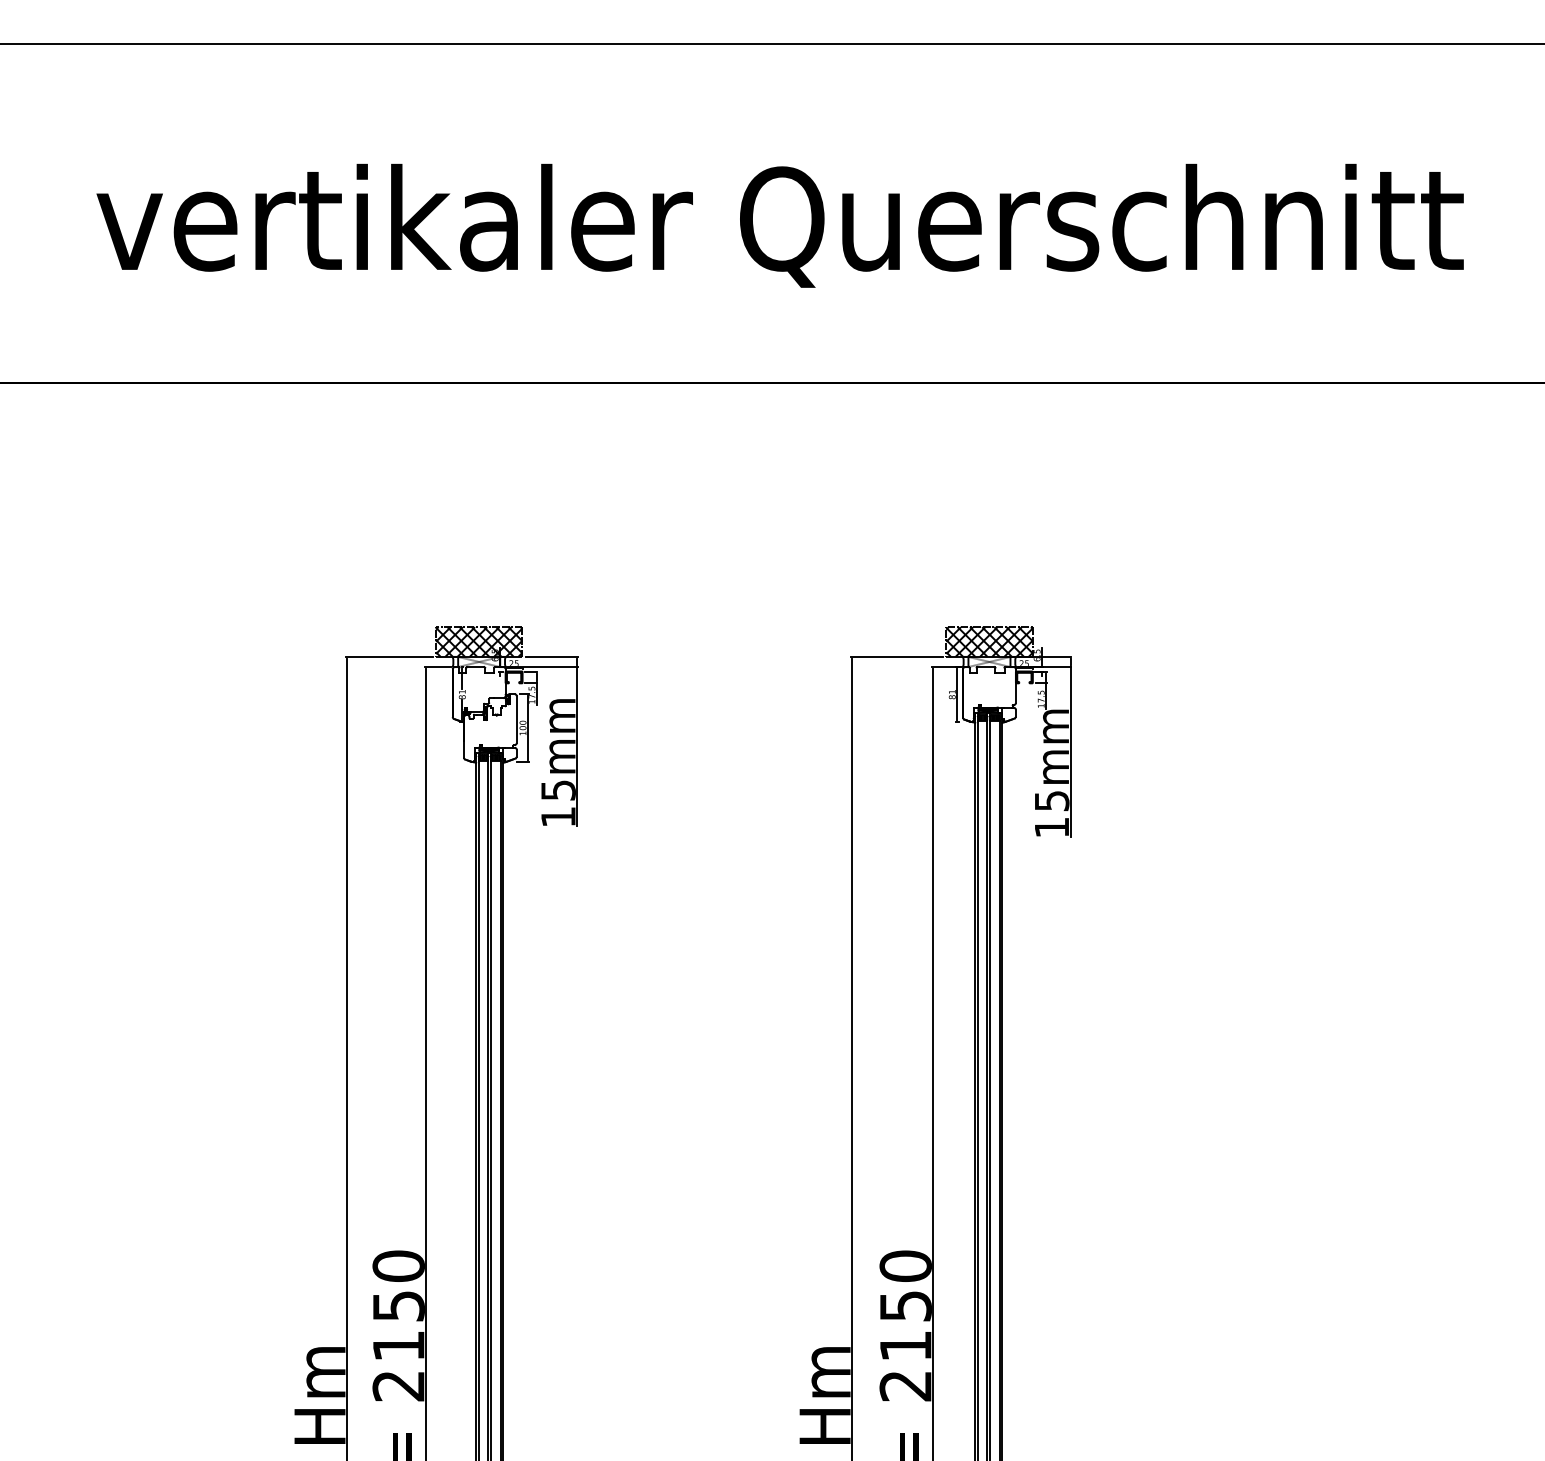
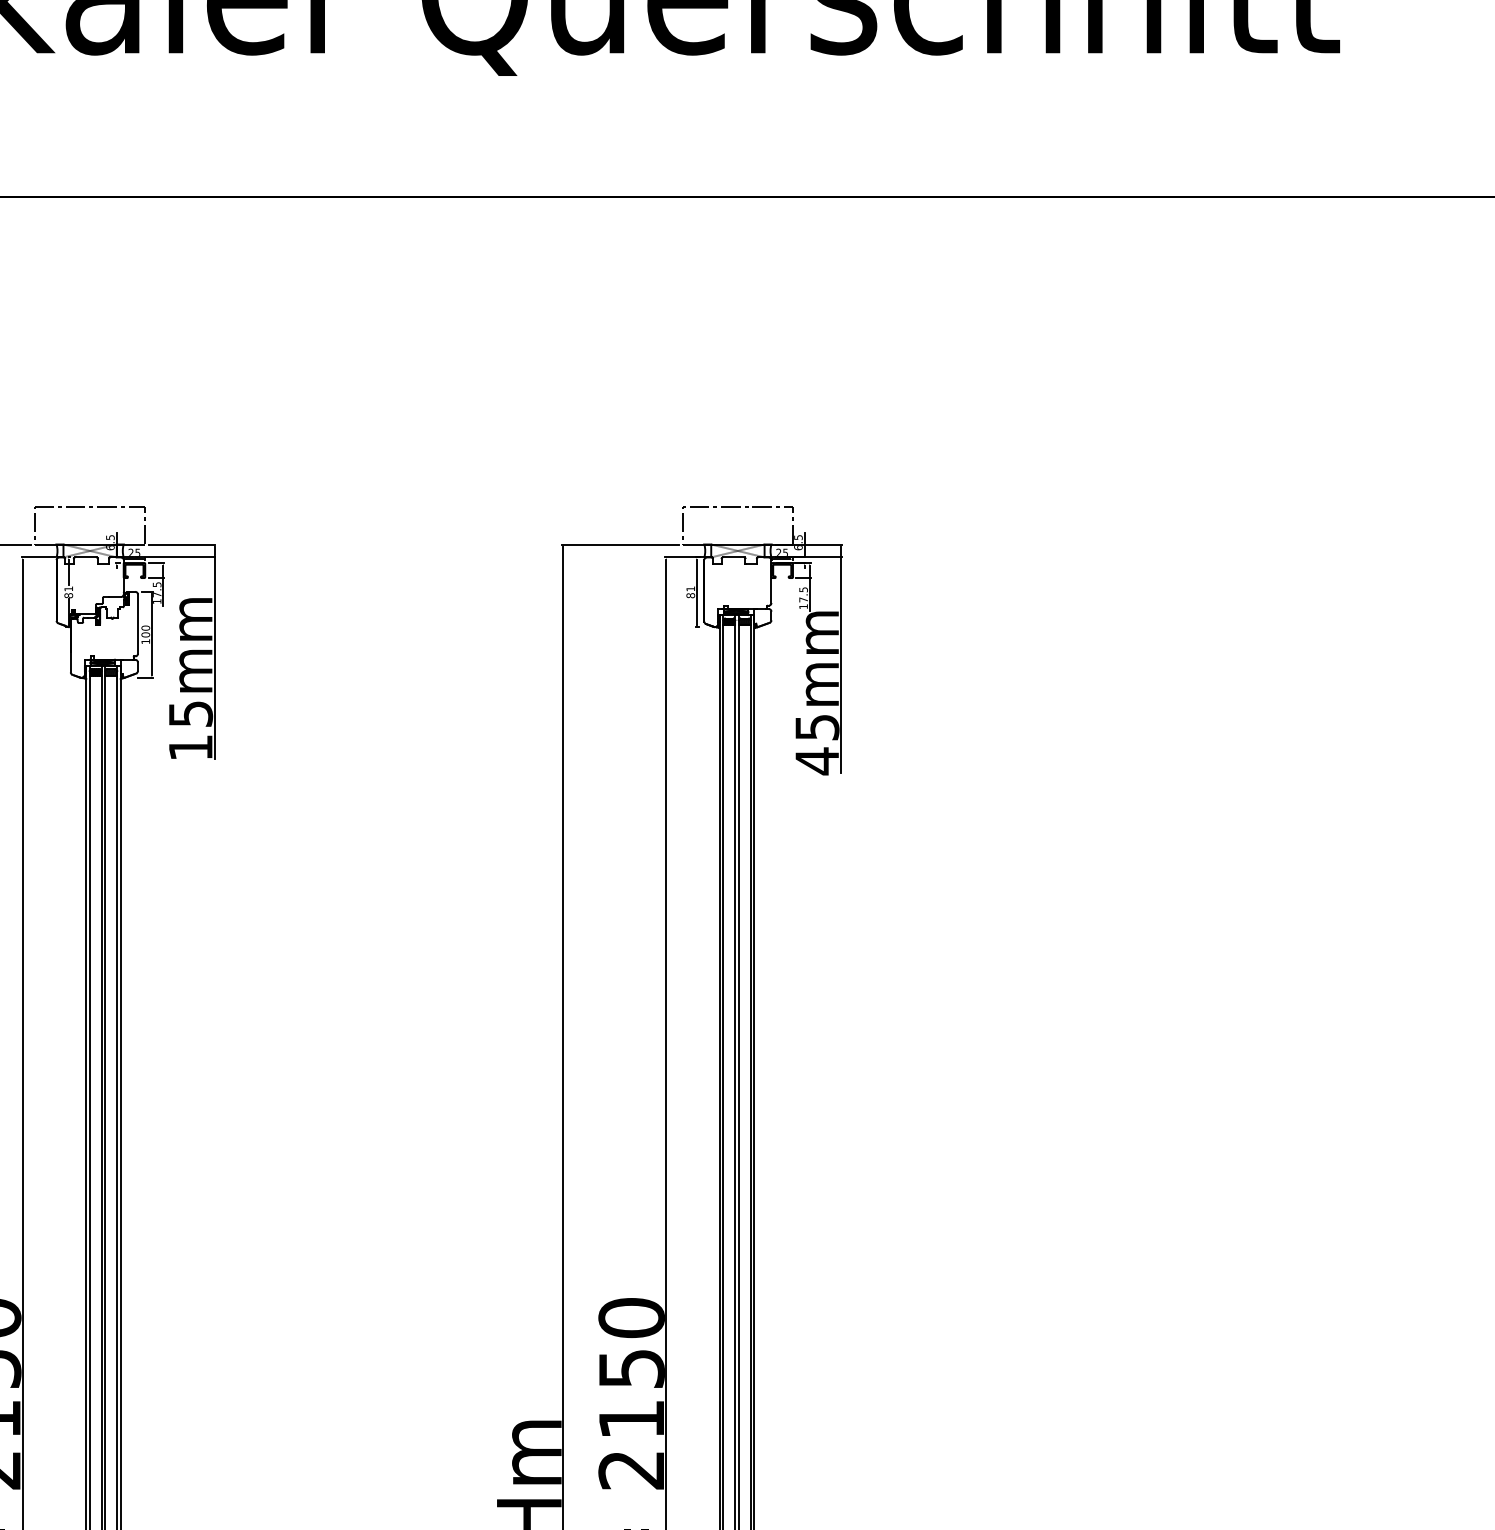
hatch: (479, 641) -> (90, 524), removed
hatch: (989, 641) -> (737, 524), removed
text: (1051, 827) -> (816, 761), 15mm -> 45mm

